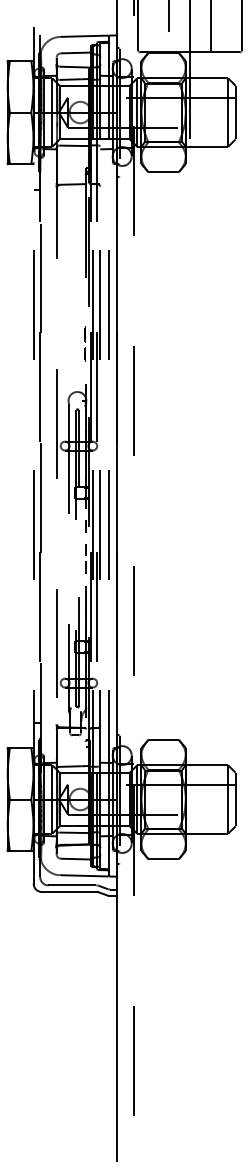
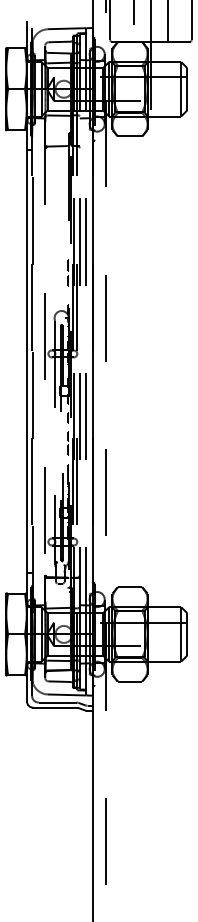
line: (33, 455) -> (26, 361), dashed -> solid

